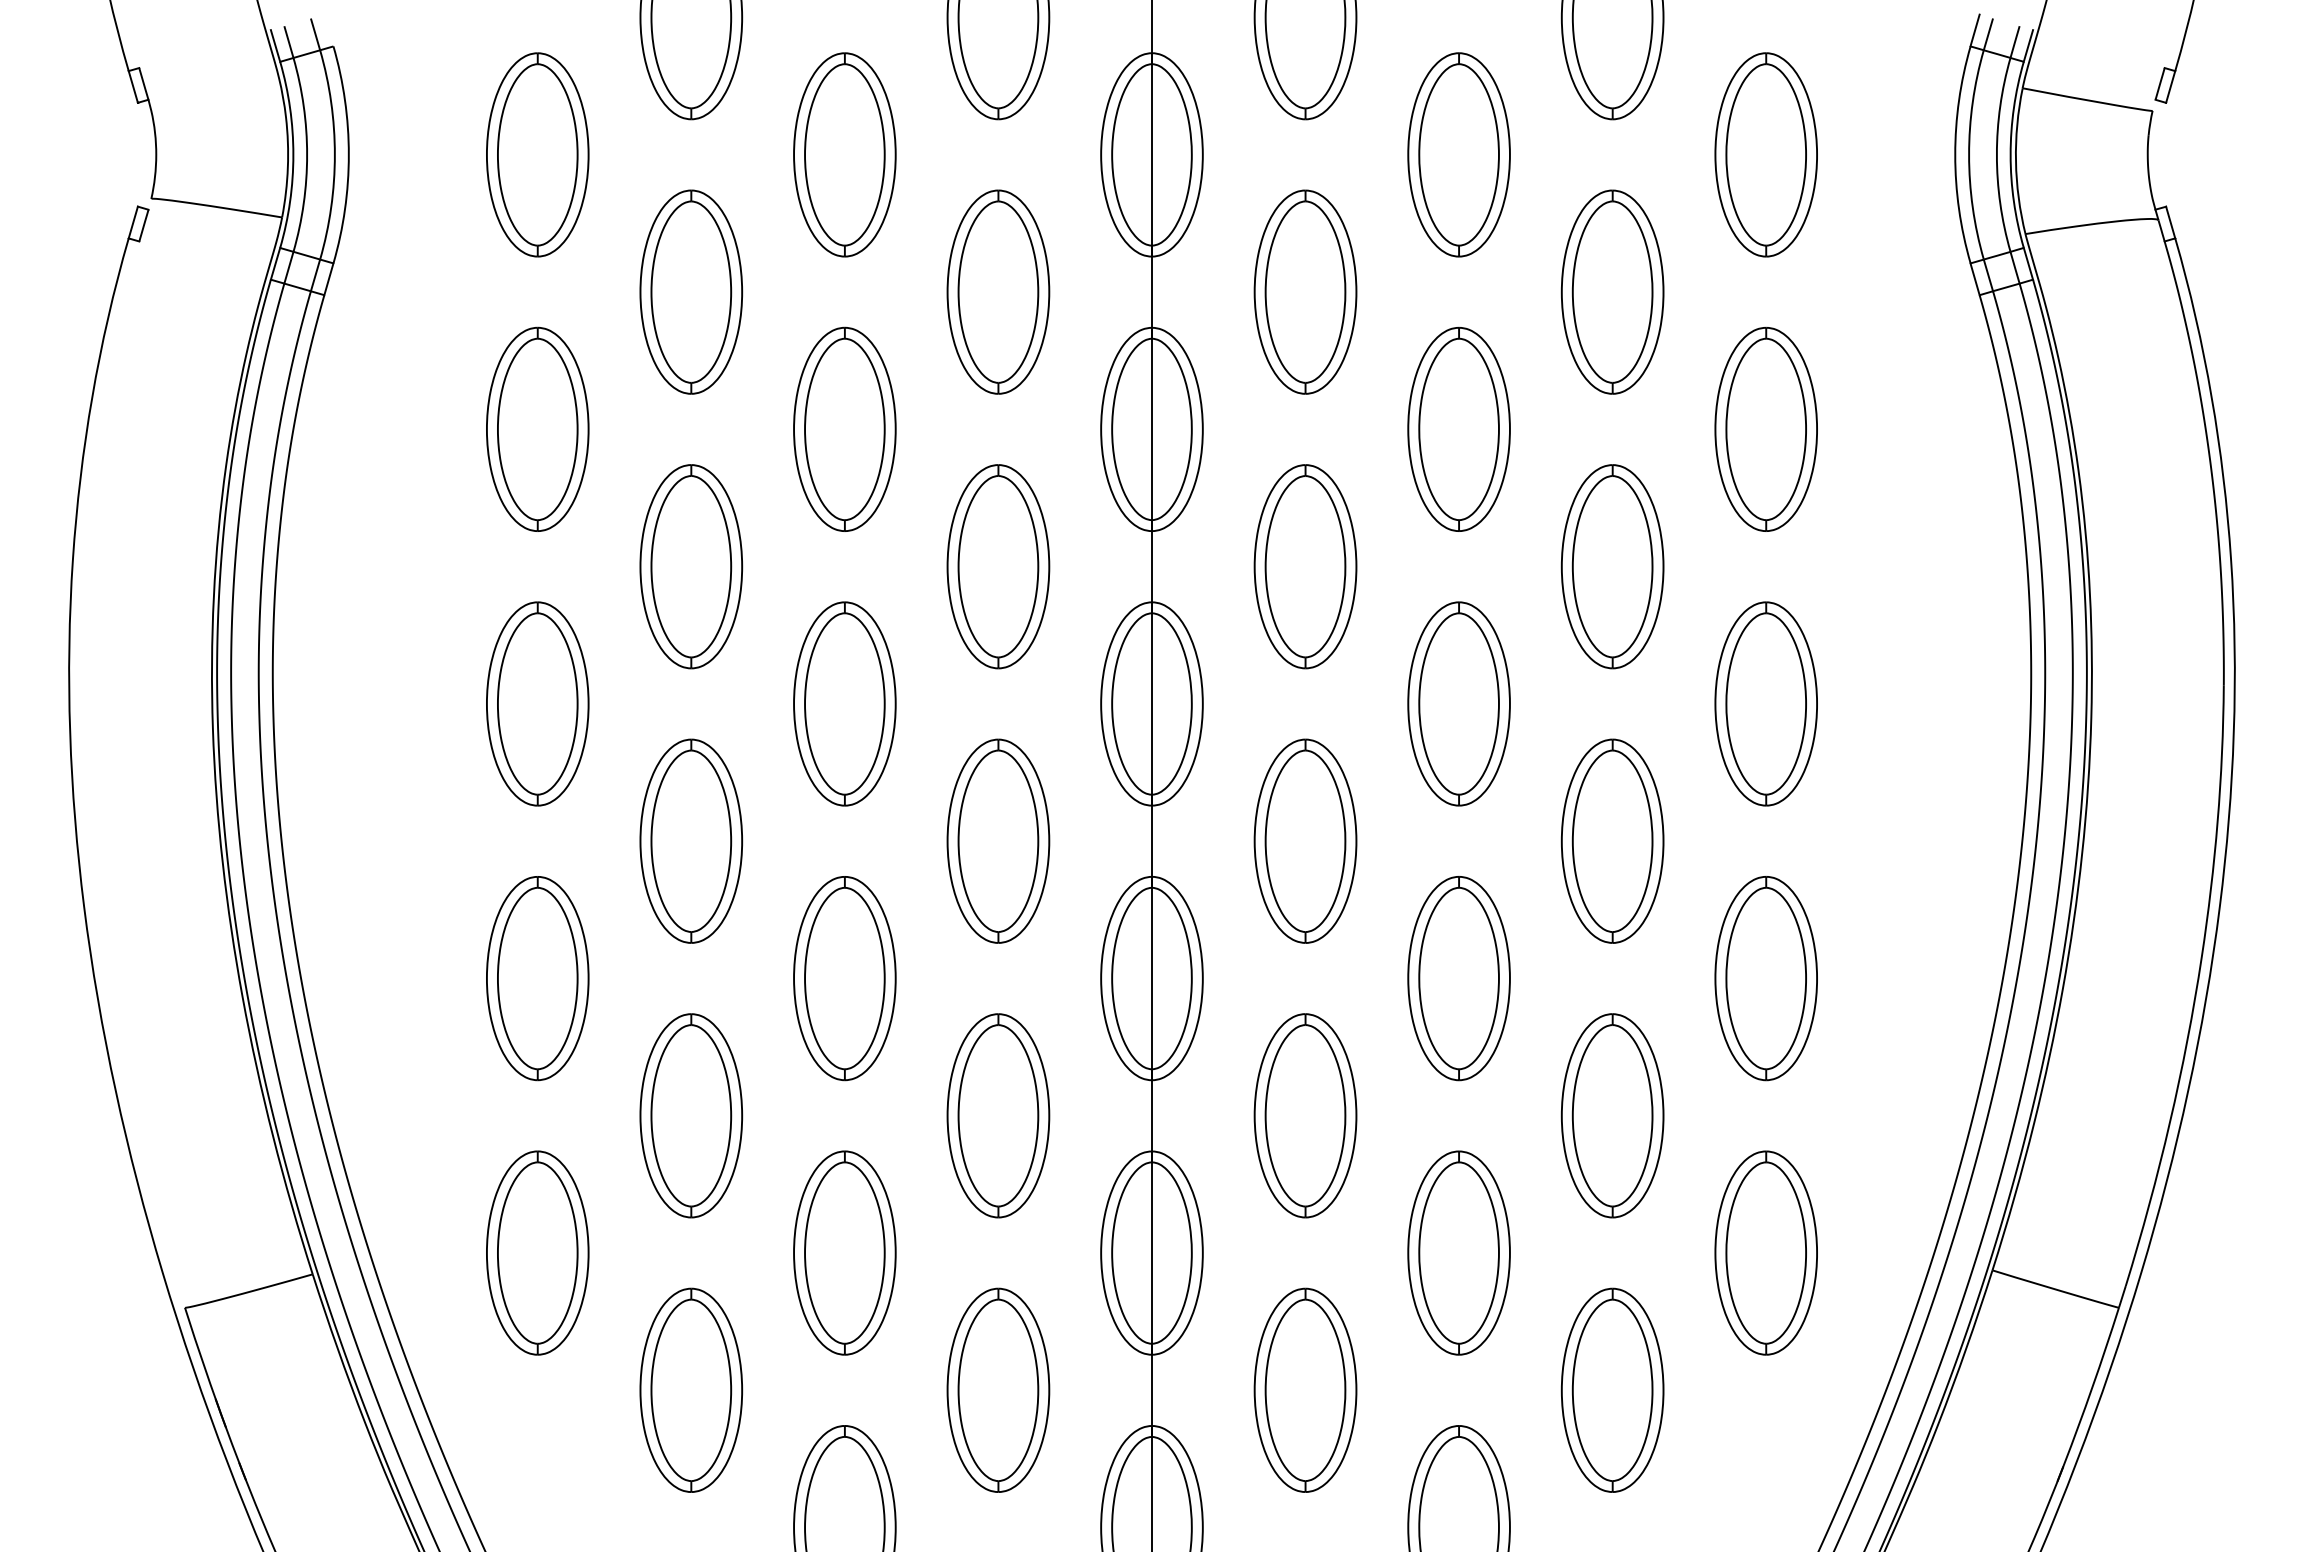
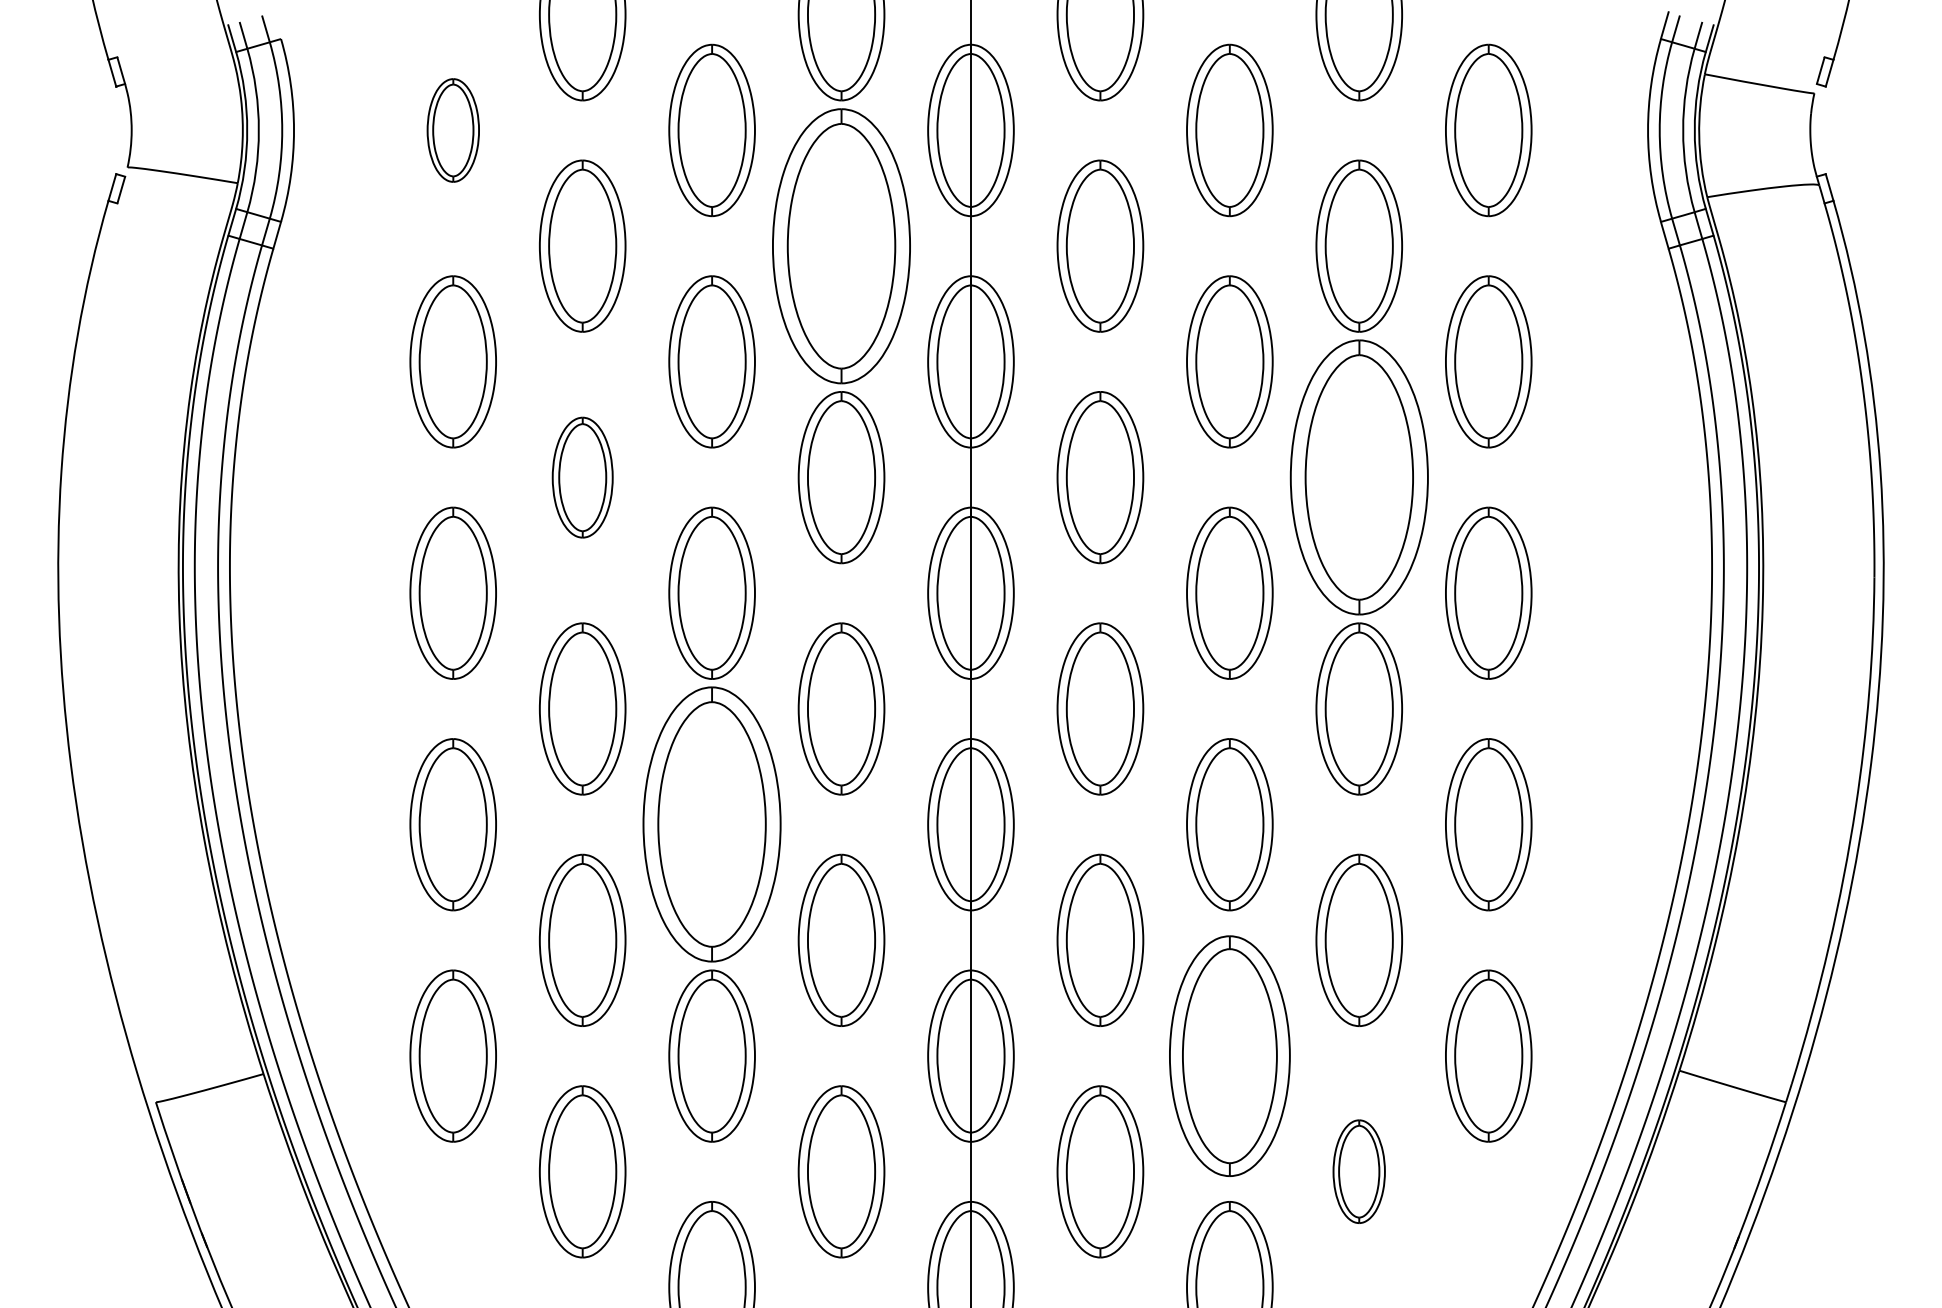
part: (537, 154) -> (453, 130), size x0.6
part: (998, 291) -> (841, 245), size x1.6
part: (691, 566) -> (582, 477), size x0.7
part: (1612, 566) -> (1359, 477), size x1.6
part: (844, 978) -> (711, 824), size x1.6
part: (1458, 1252) -> (1229, 1055), size x1.4
part: (1612, 1389) -> (1359, 1171), size x0.6

